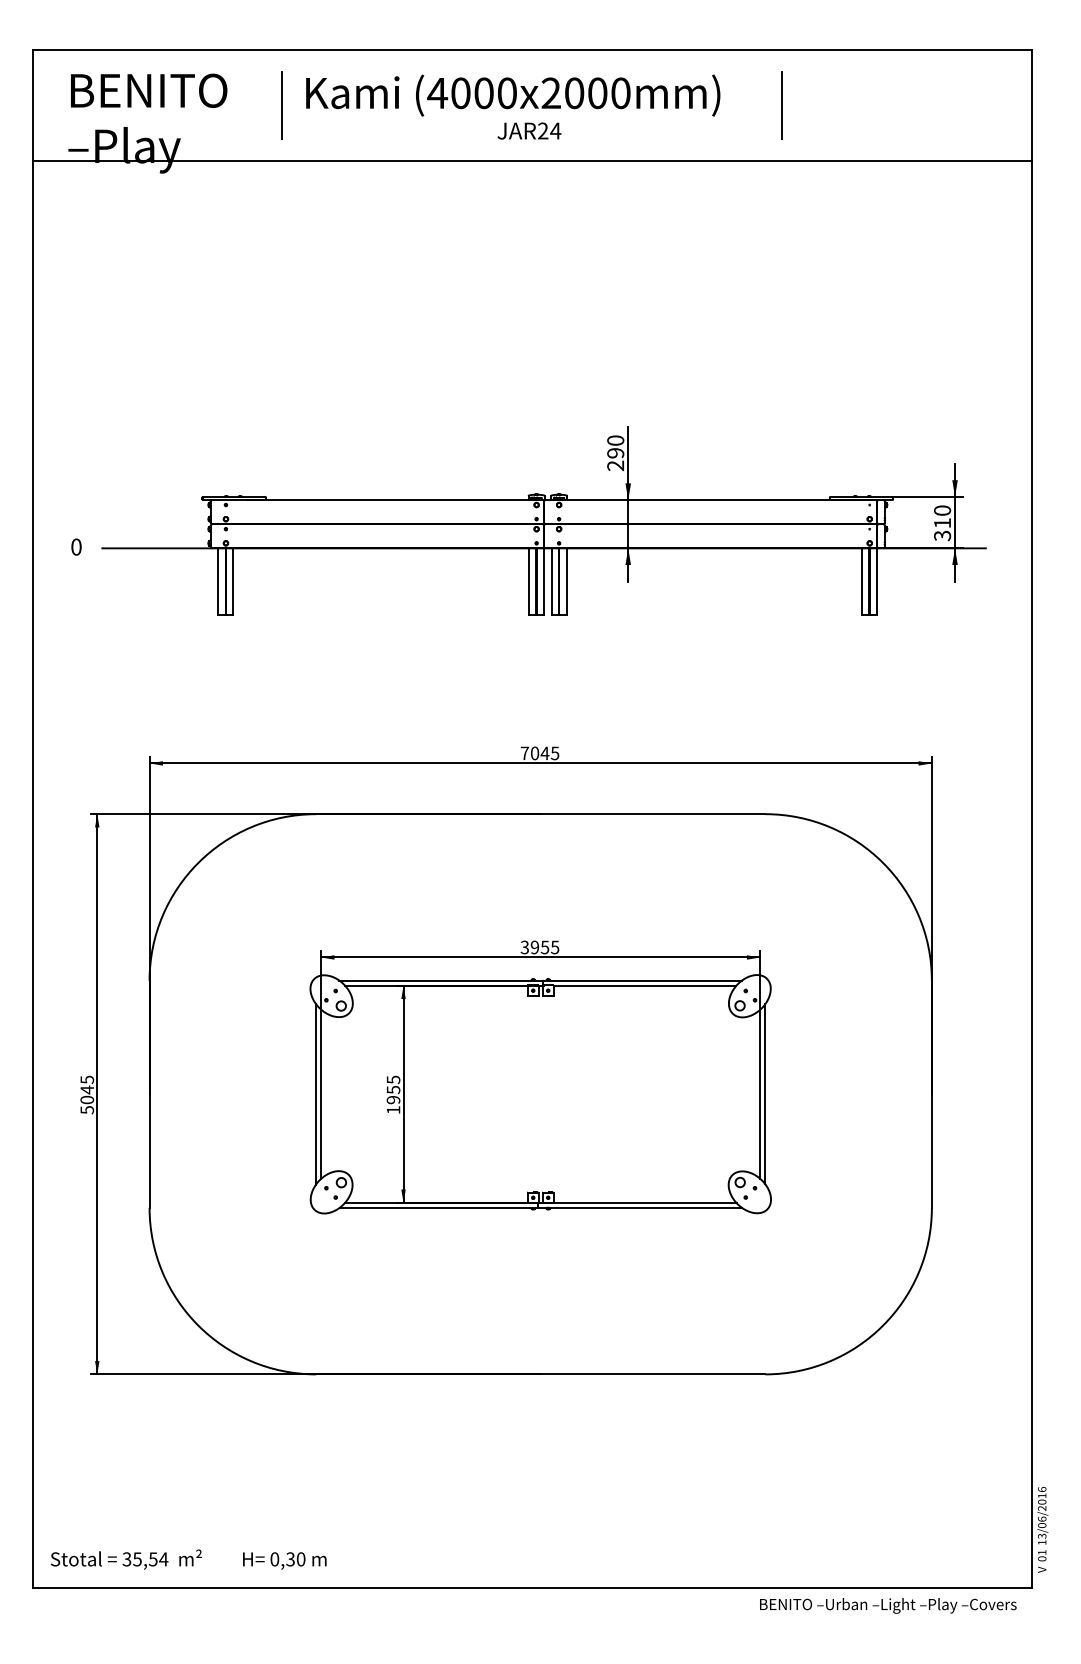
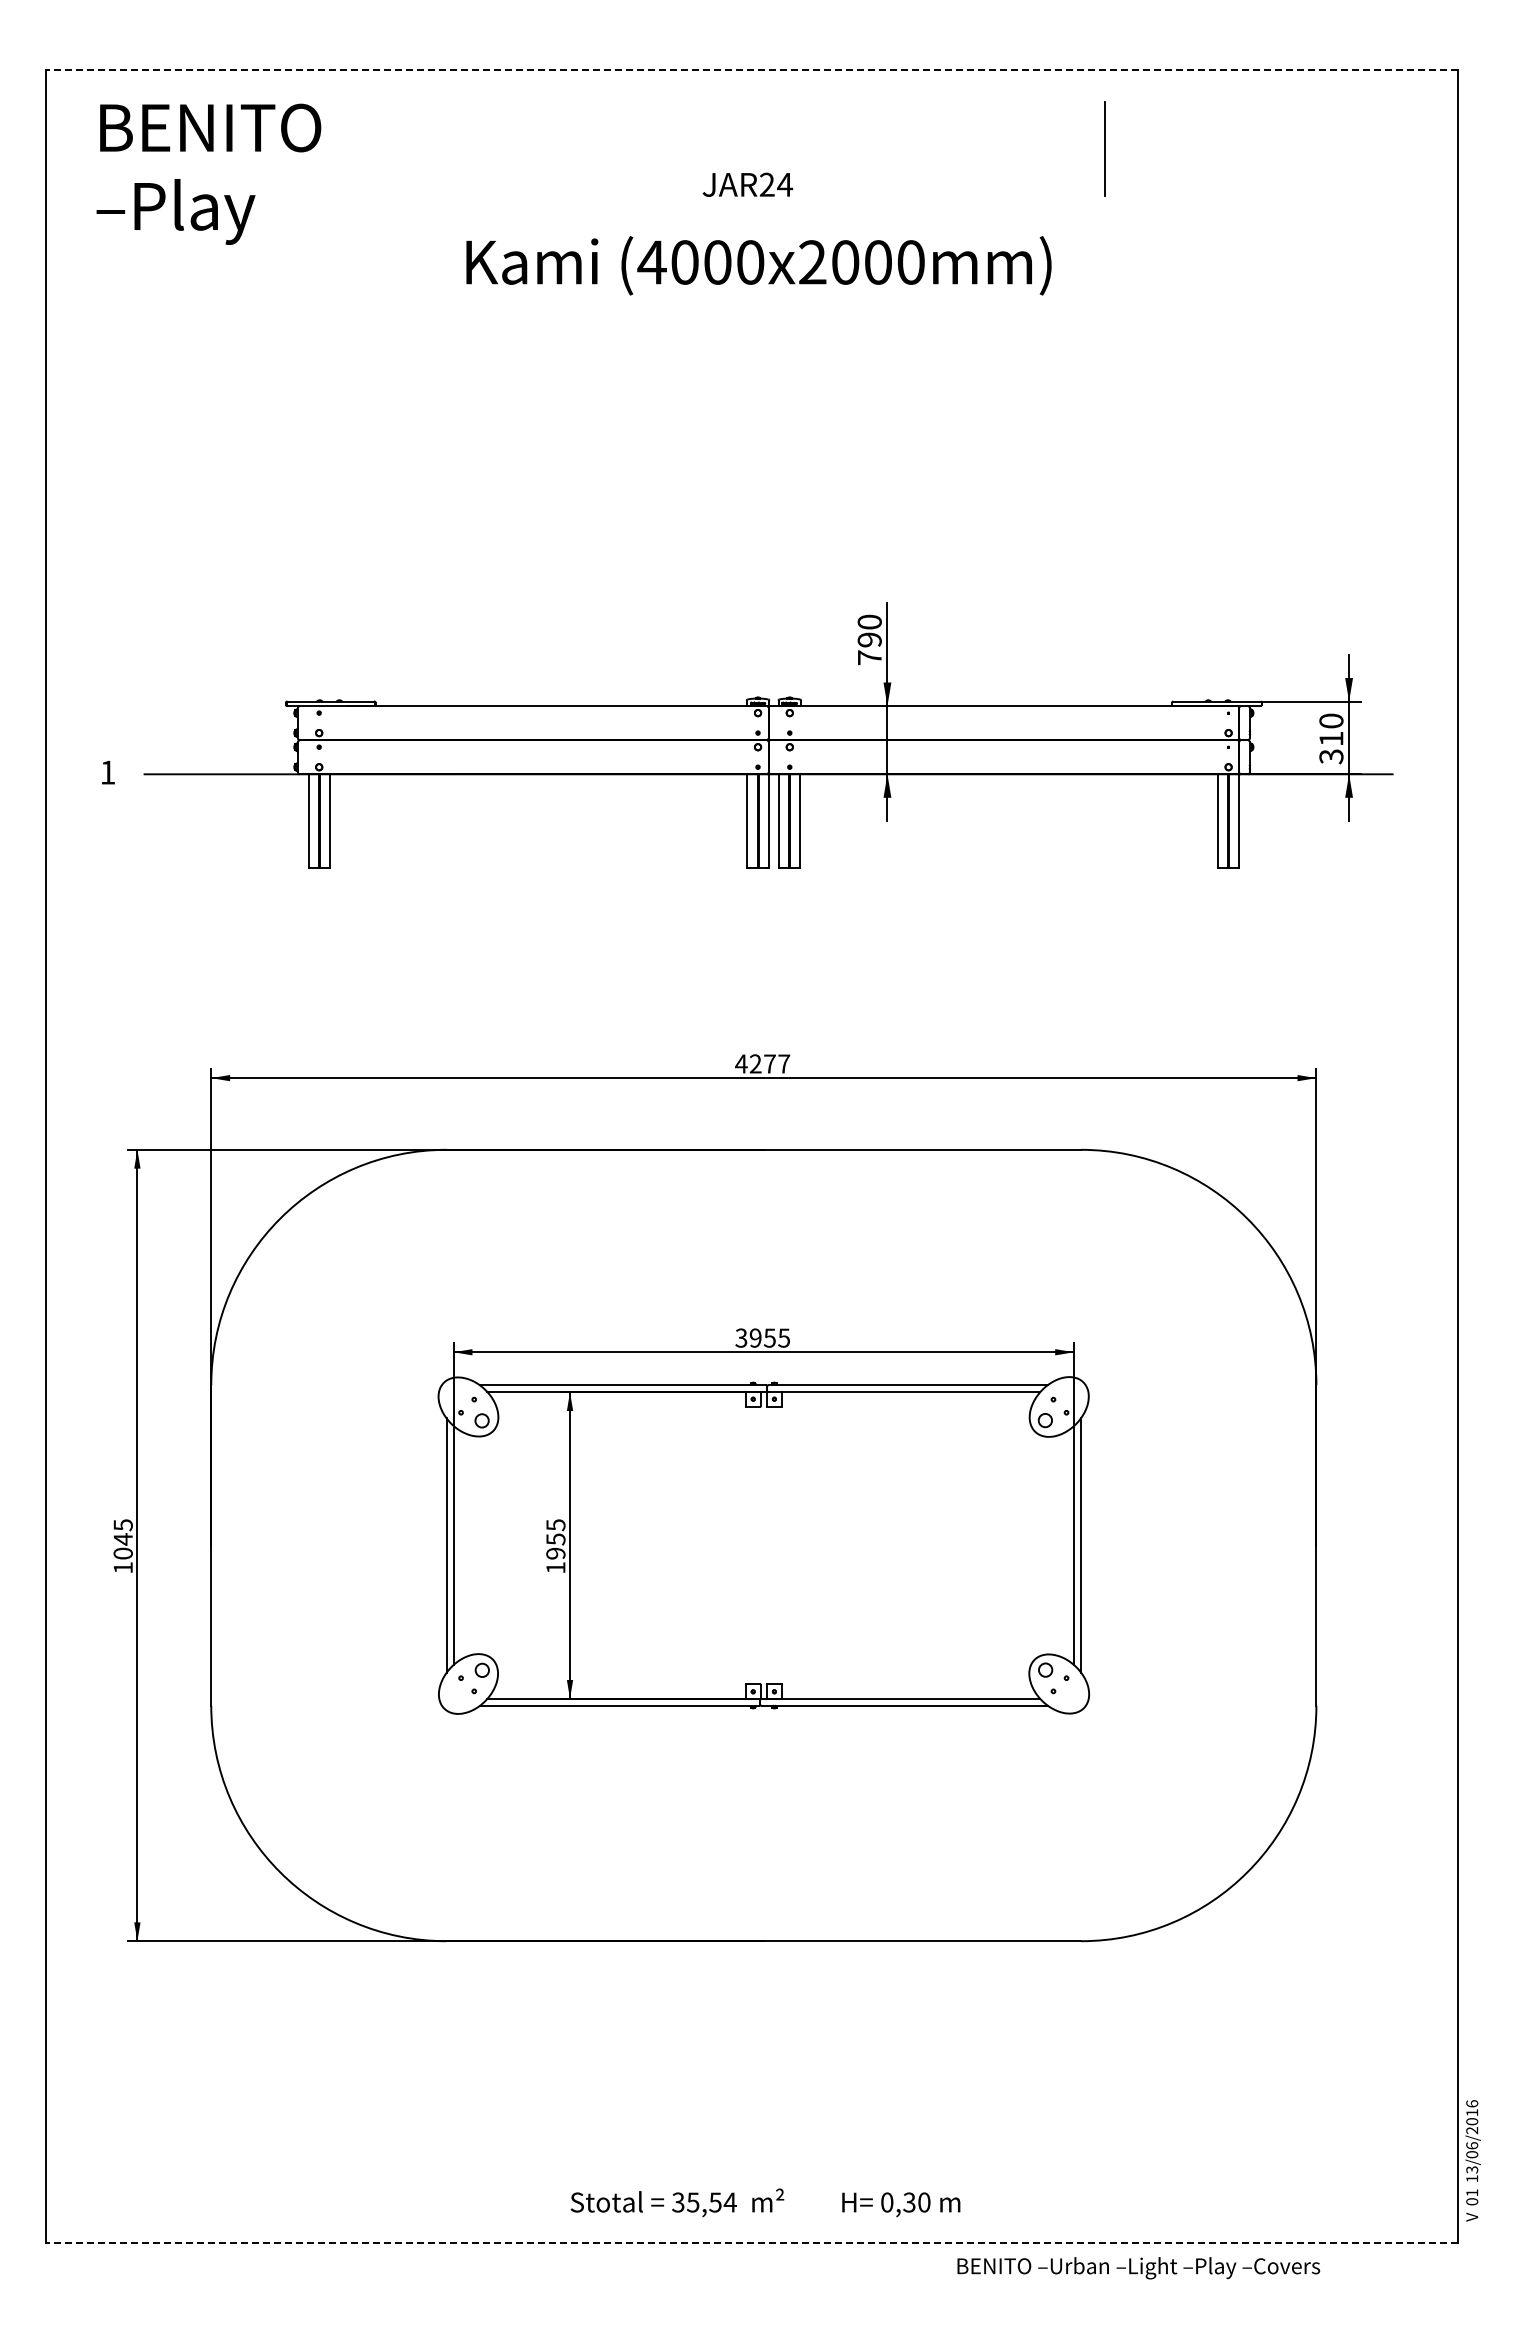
line: (532, 50) -> (751, 70), solid -> dashed
text: (512, 95) -> (758, 265), moved
line: (282, 105) -> (398, 148), removed
line: (532, 161) -> (751, 227), removed
text: (615, 465) -> (869, 657), 290 -> 790
text: (76, 547) -> (107, 772), 0 -> 1
text: (539, 753) -> (762, 1063), 7045 -> 4277
text: (86, 1110) -> (122, 1568), 5045 -> 1045
text: (188, 1559) -> (765, 2202), moved
line: (532, 1588) -> (751, 2243), solid -> dashed
text: (888, 1606) -> (1138, 2268), moved

